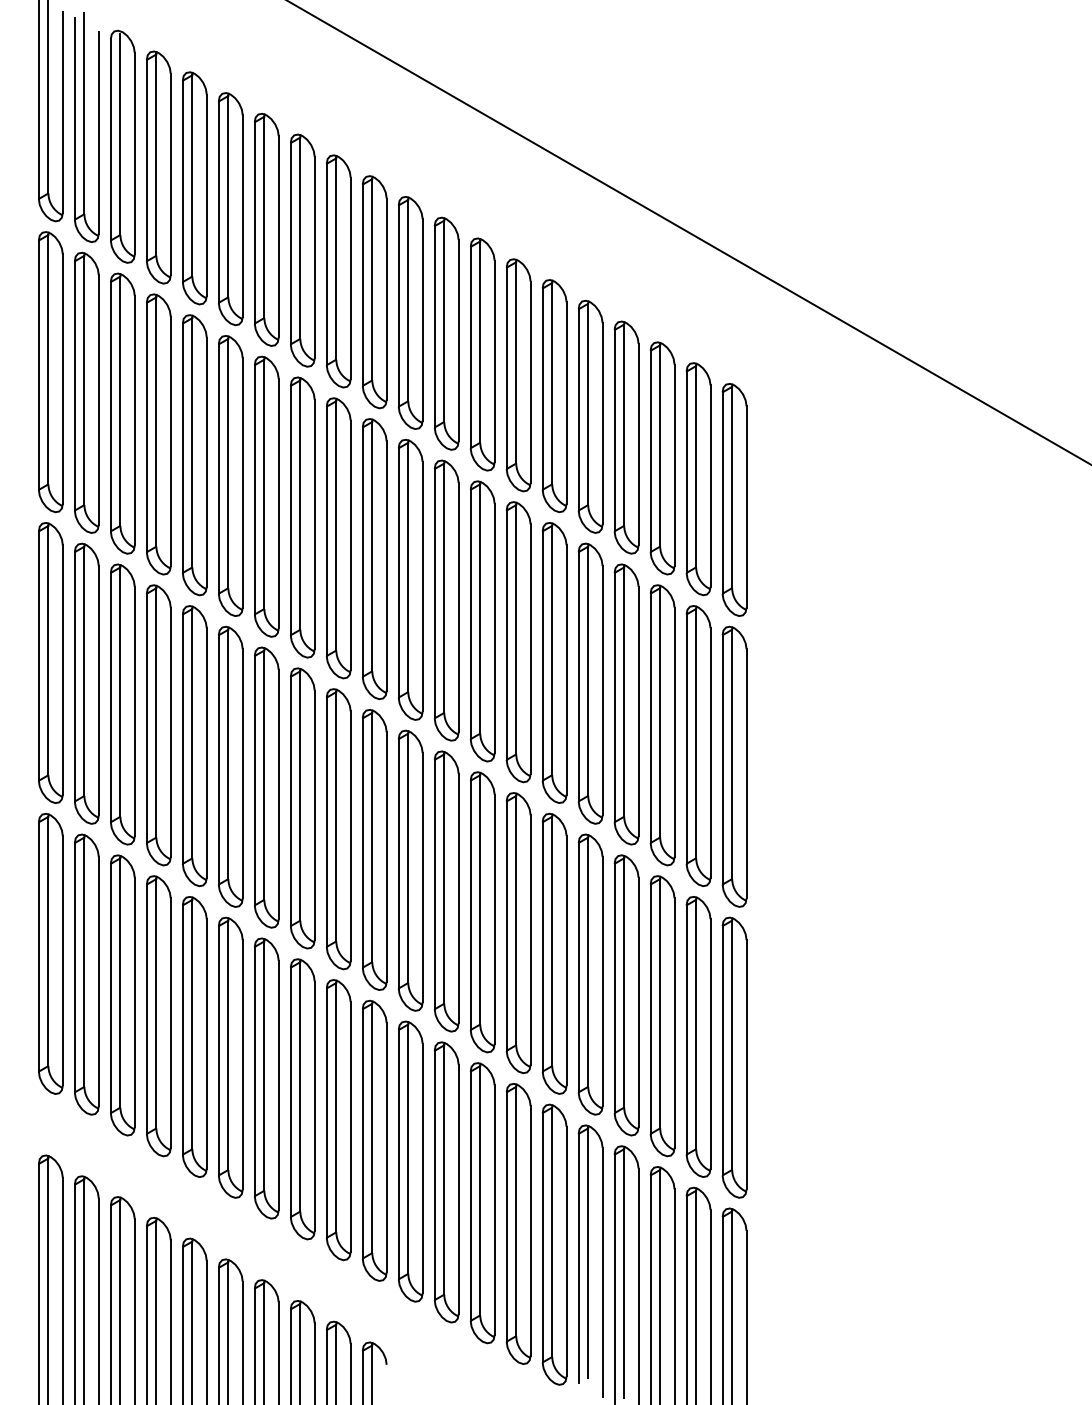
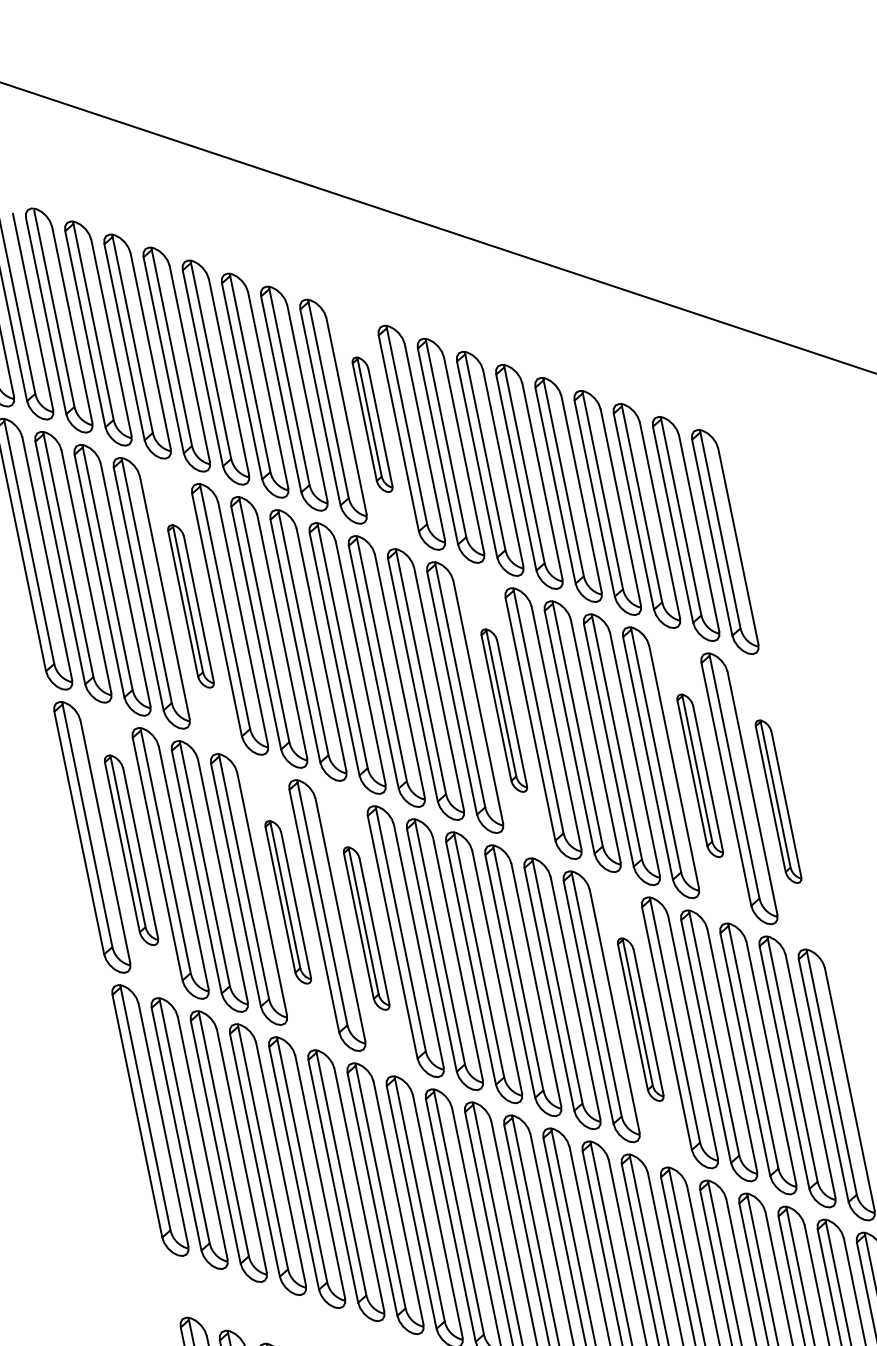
part: (410, 312) -> (372, 424), size x0.6
part: (194, 455) -> (190, 606), size x0.6
part: (482, 621) -> (504, 710), size x0.6
part: (86, 683) -> (131, 850), size x0.7
part: (662, 725) -> (700, 776), size x0.6
part: (230, 766) -> (287, 902), size x0.6
part: (734, 766) -> (778, 801), size x0.6
part: (302, 808) -> (366, 928), size x0.6
part: (554, 953) -> (640, 1019), size x0.6

